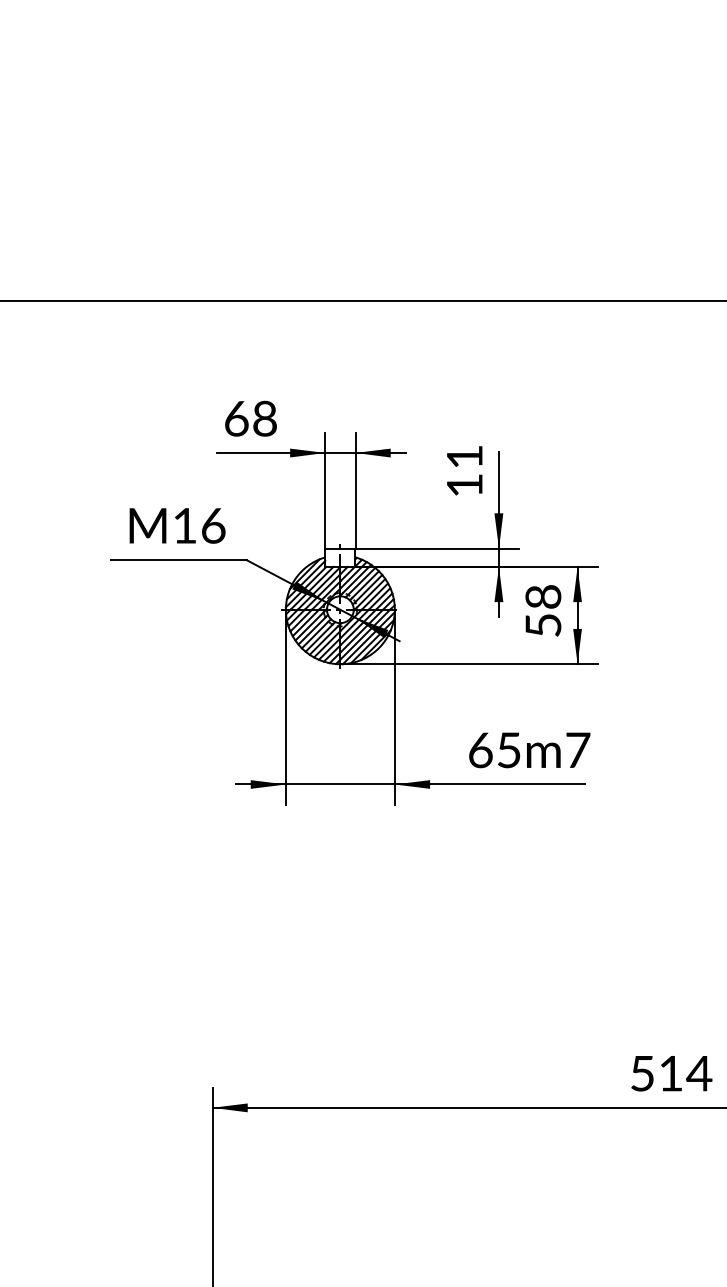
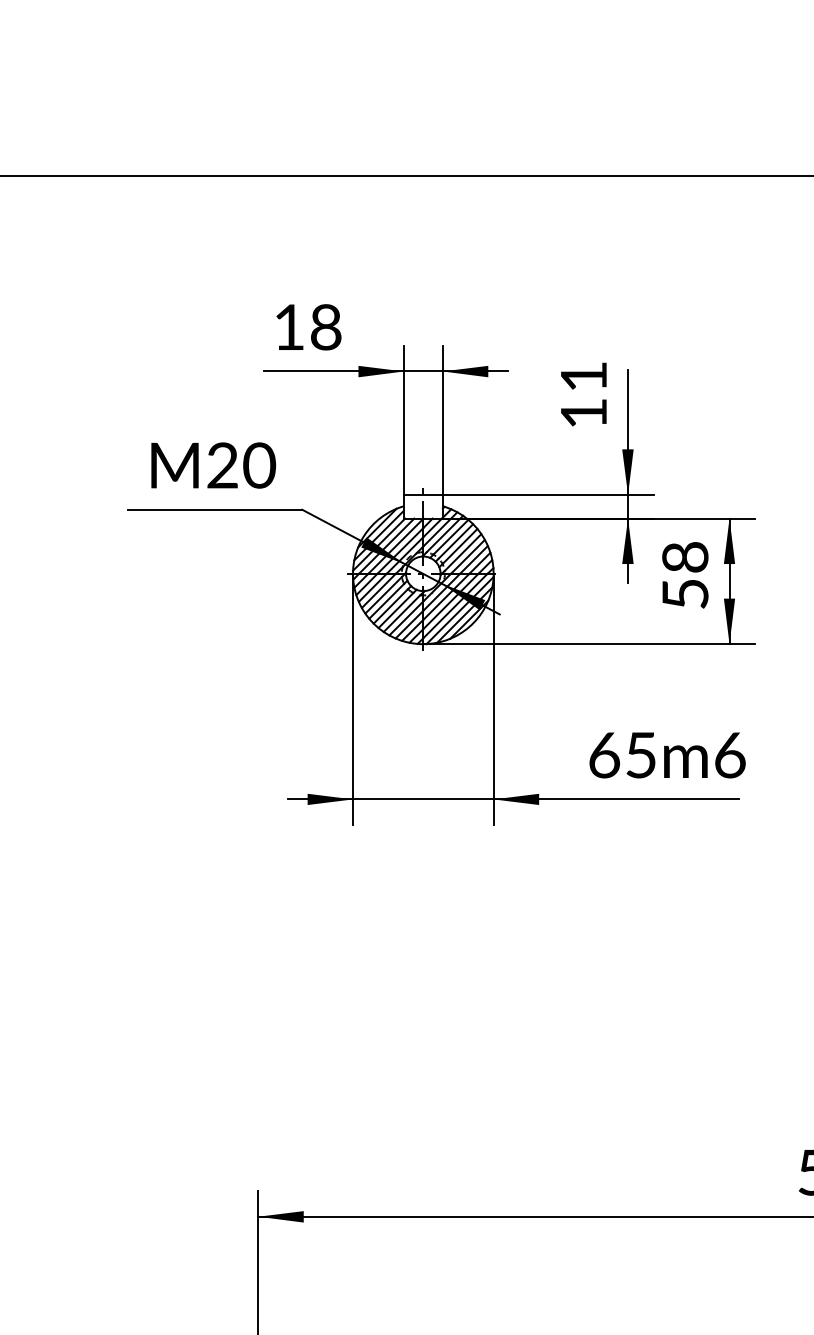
text: (236, 418) -> (289, 326), 68 -> 18
text: (199, 525) -> (241, 465), M16 -> M20
text: (578, 750) -> (730, 755), 65m7 -> 65m6

